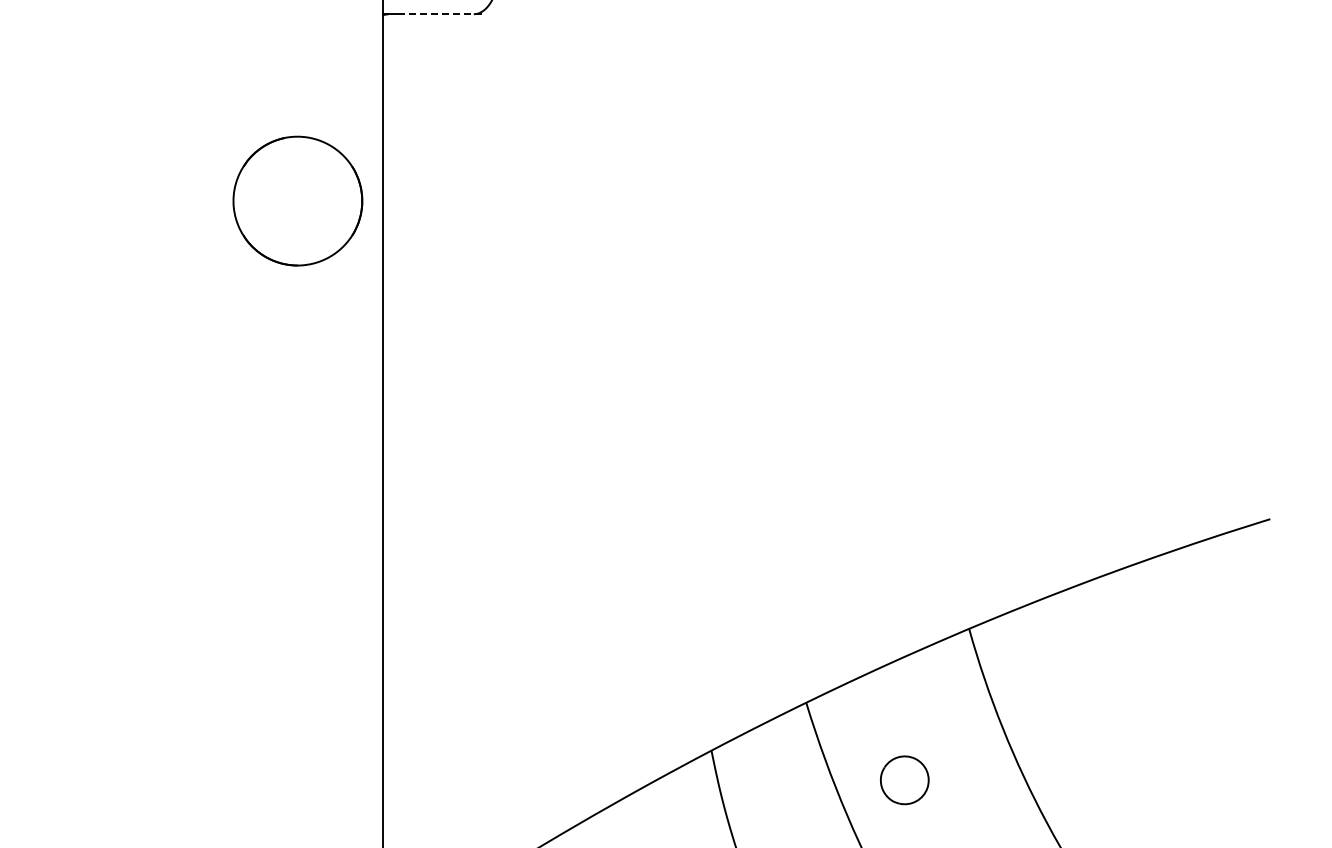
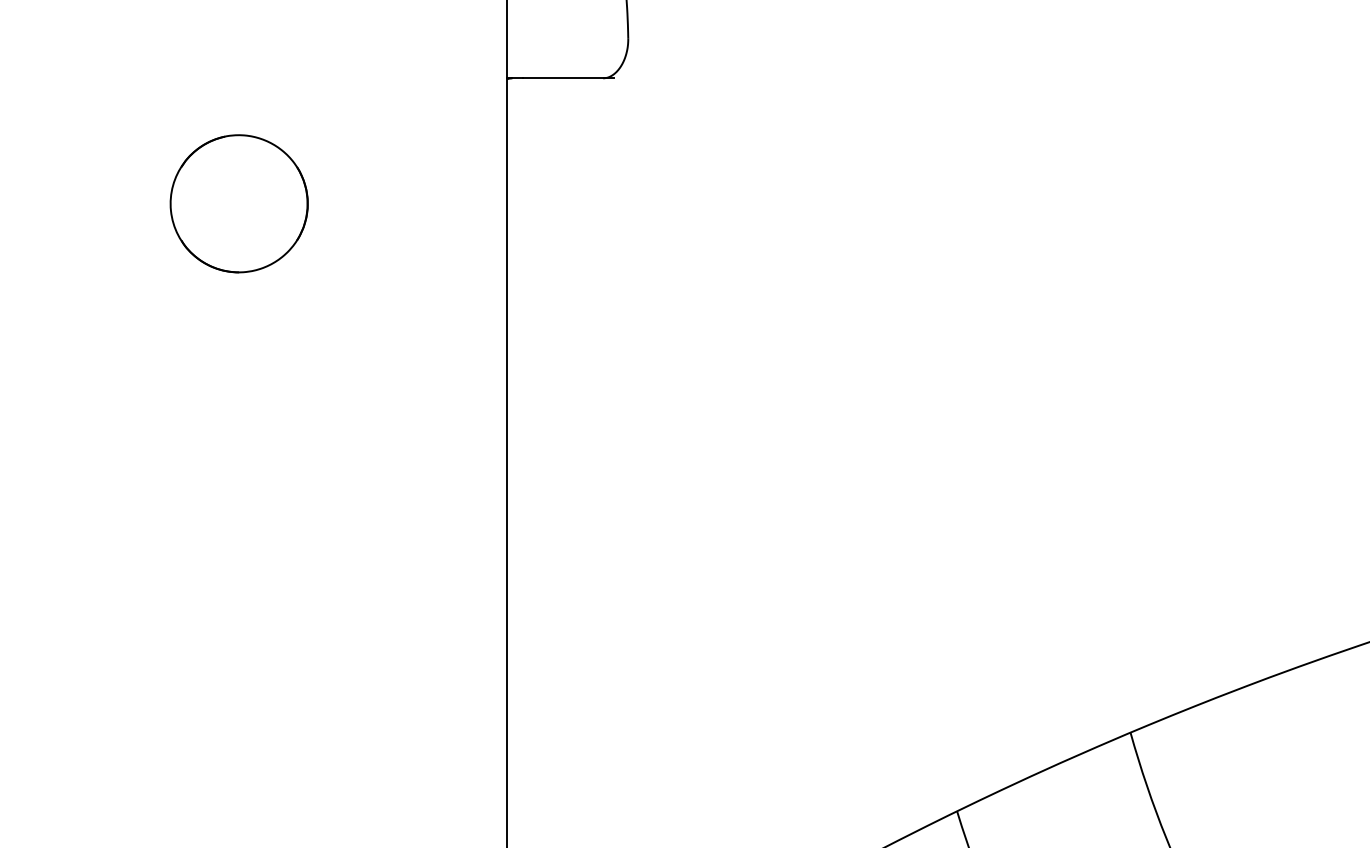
line: (441, 14) -> (568, 78), dashed -> solid
part: (297, 200) -> (238, 203), moved

